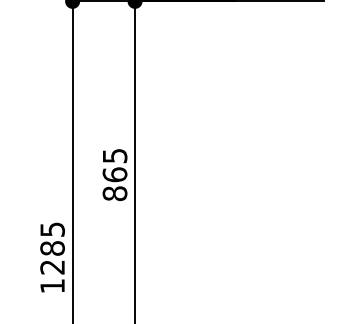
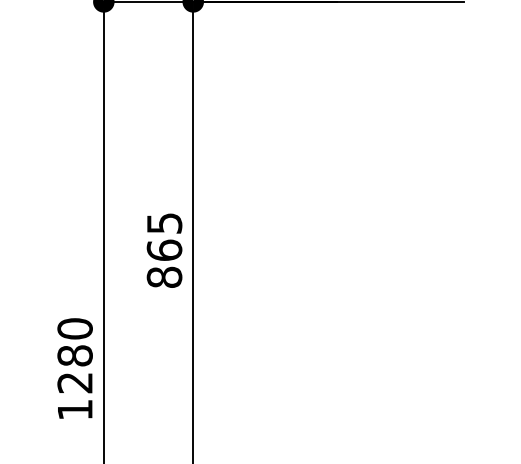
text: (52, 229) -> (74, 328), 1285 -> 1280

